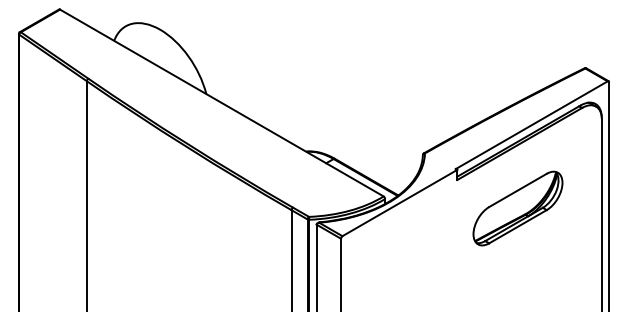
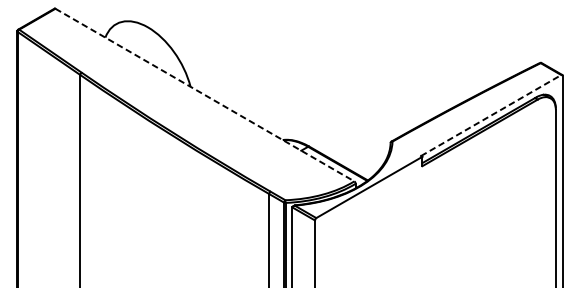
line: (221, 103) -> (204, 95), solid -> dashed
line: (531, 125) -> (490, 115), solid -> dashed
part: (517, 208) -> (477, 192), removed

